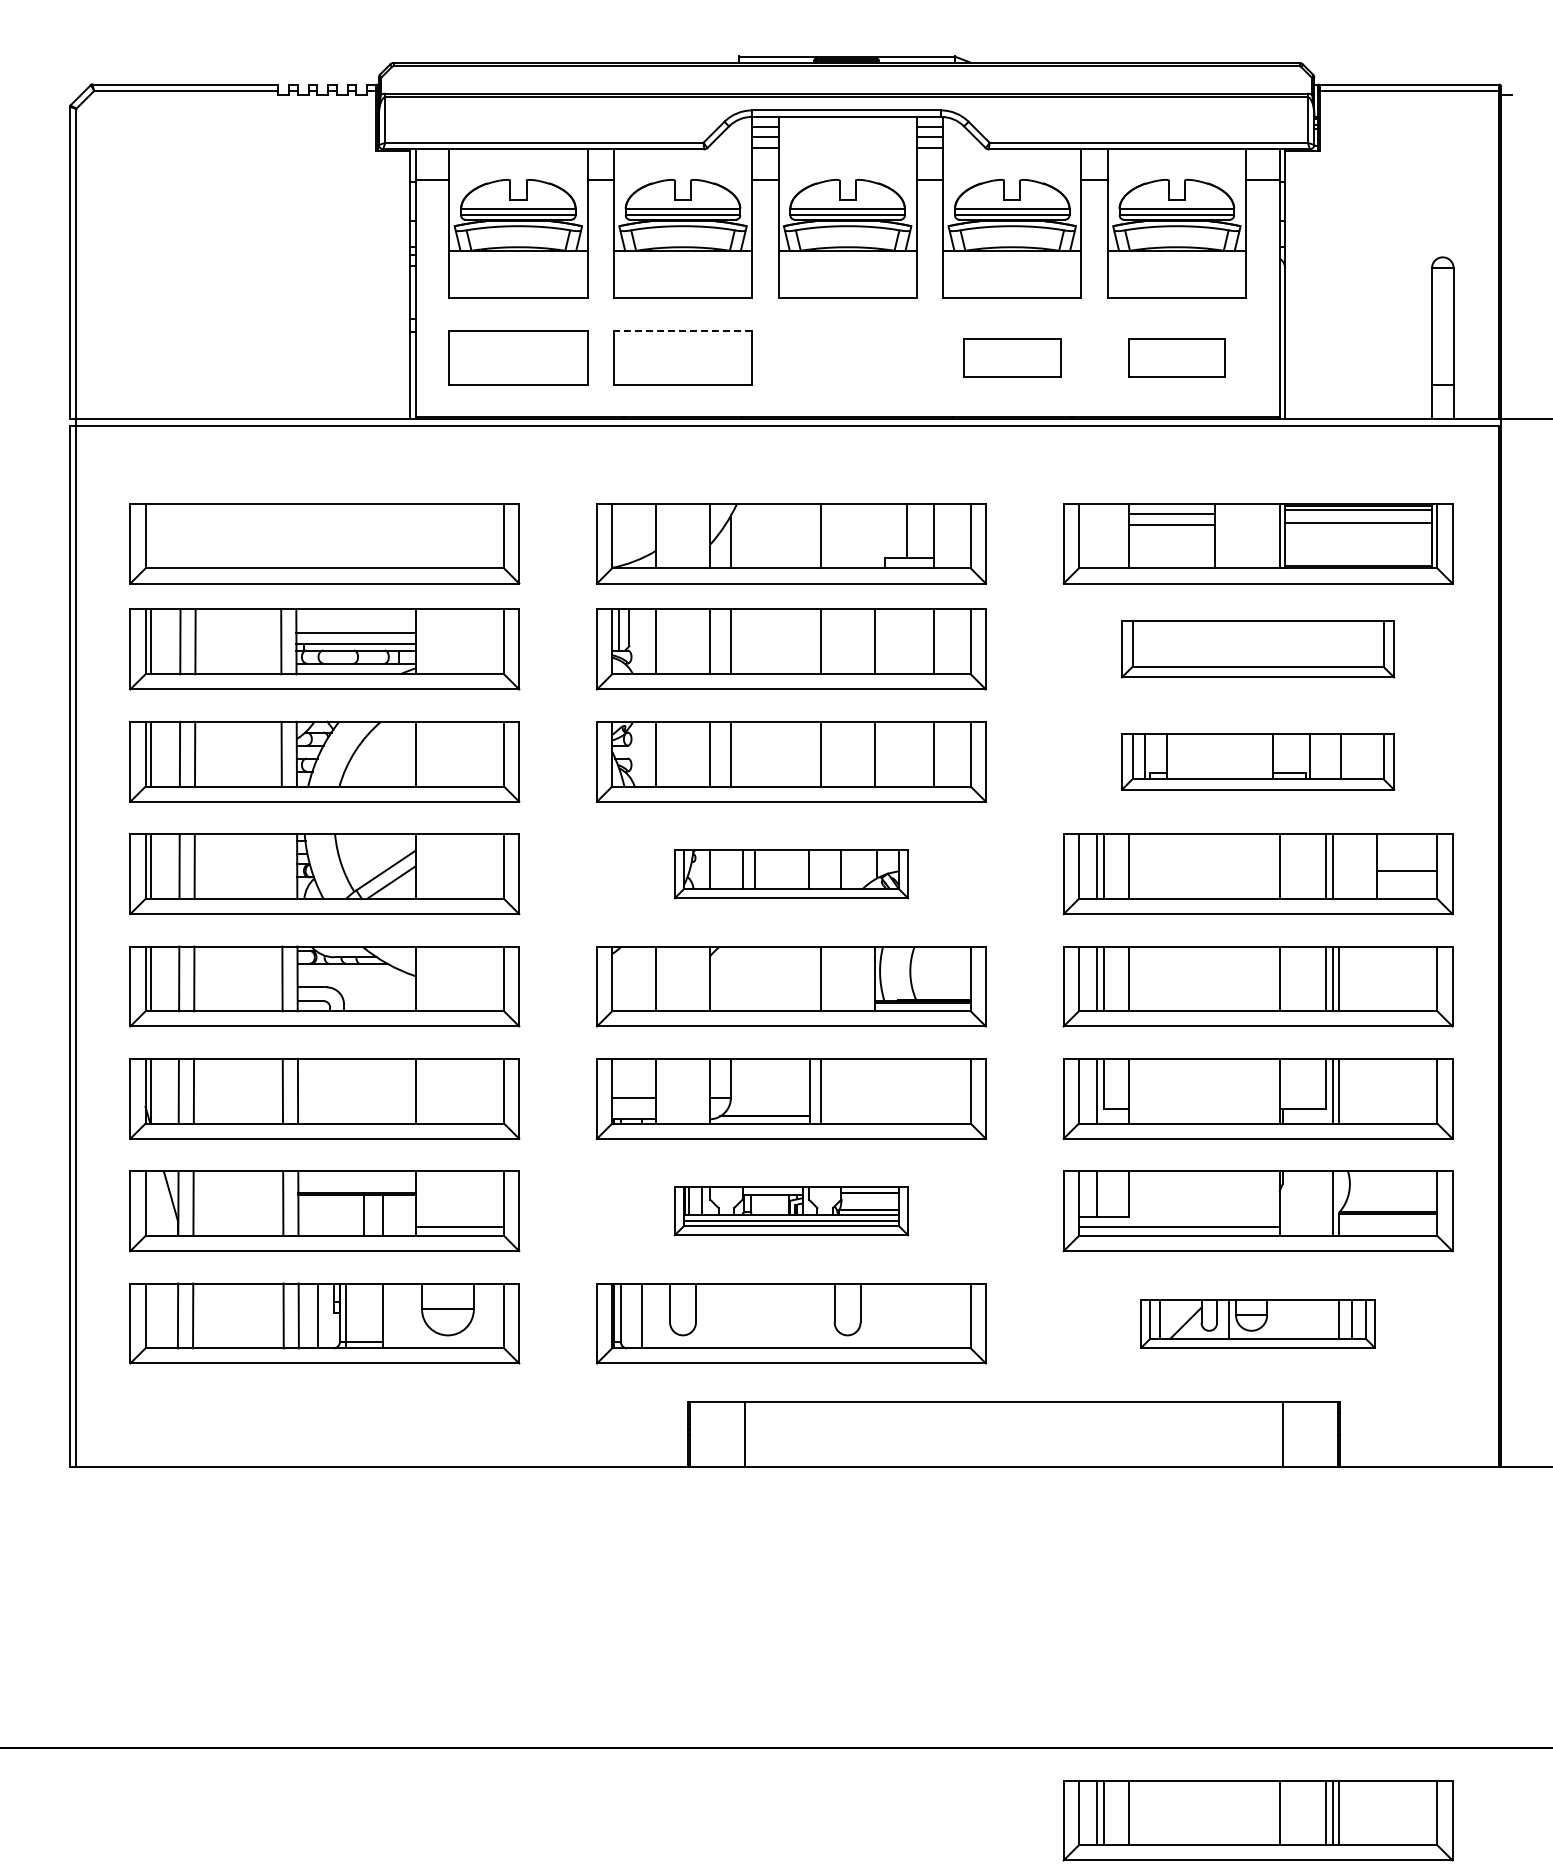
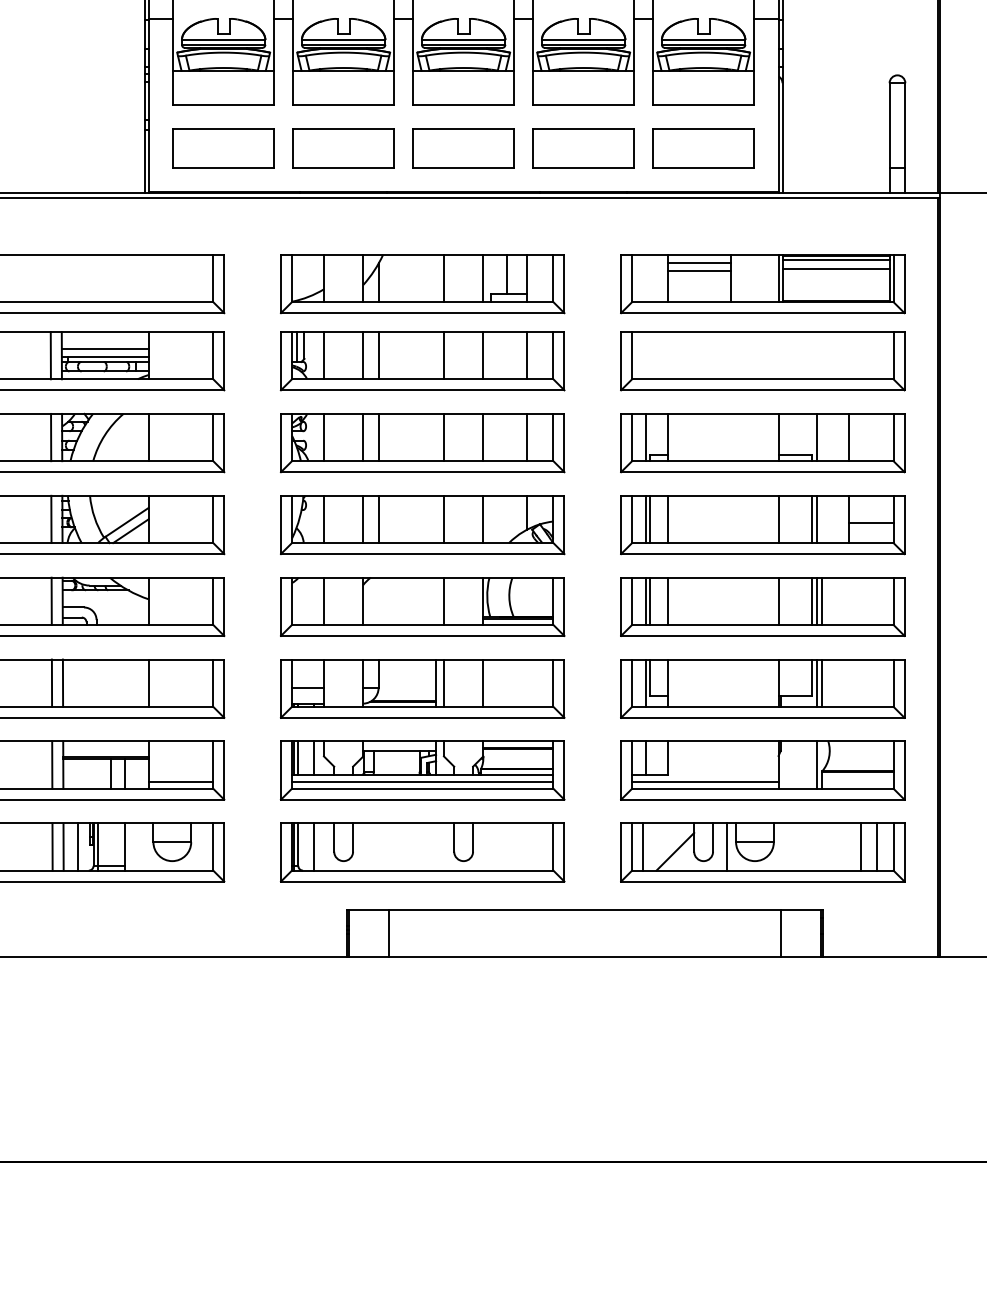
line: (682, 330) -> (343, 128), dashed -> solid
part: (847, 357) -> (463, 148), added
part: (1011, 357) -> (583, 148), size x1.43
part: (1176, 357) -> (703, 148), size x1.43
line: (874, 535) -> (483, 278), added
part: (1257, 649) -> (762, 361), size x1.43
part: (1257, 761) -> (762, 442), size x1.43
line: (281, 866) -> (50, 519), added
part: (791, 874) -> (422, 525), size x1.67
line: (874, 1090) -> (483, 682), added
part: (791, 1211) -> (422, 770), size x1.67
part: (1257, 1323) -> (762, 852), size x1.67
part: (1257, 1820) -> (762, 1214), removed

